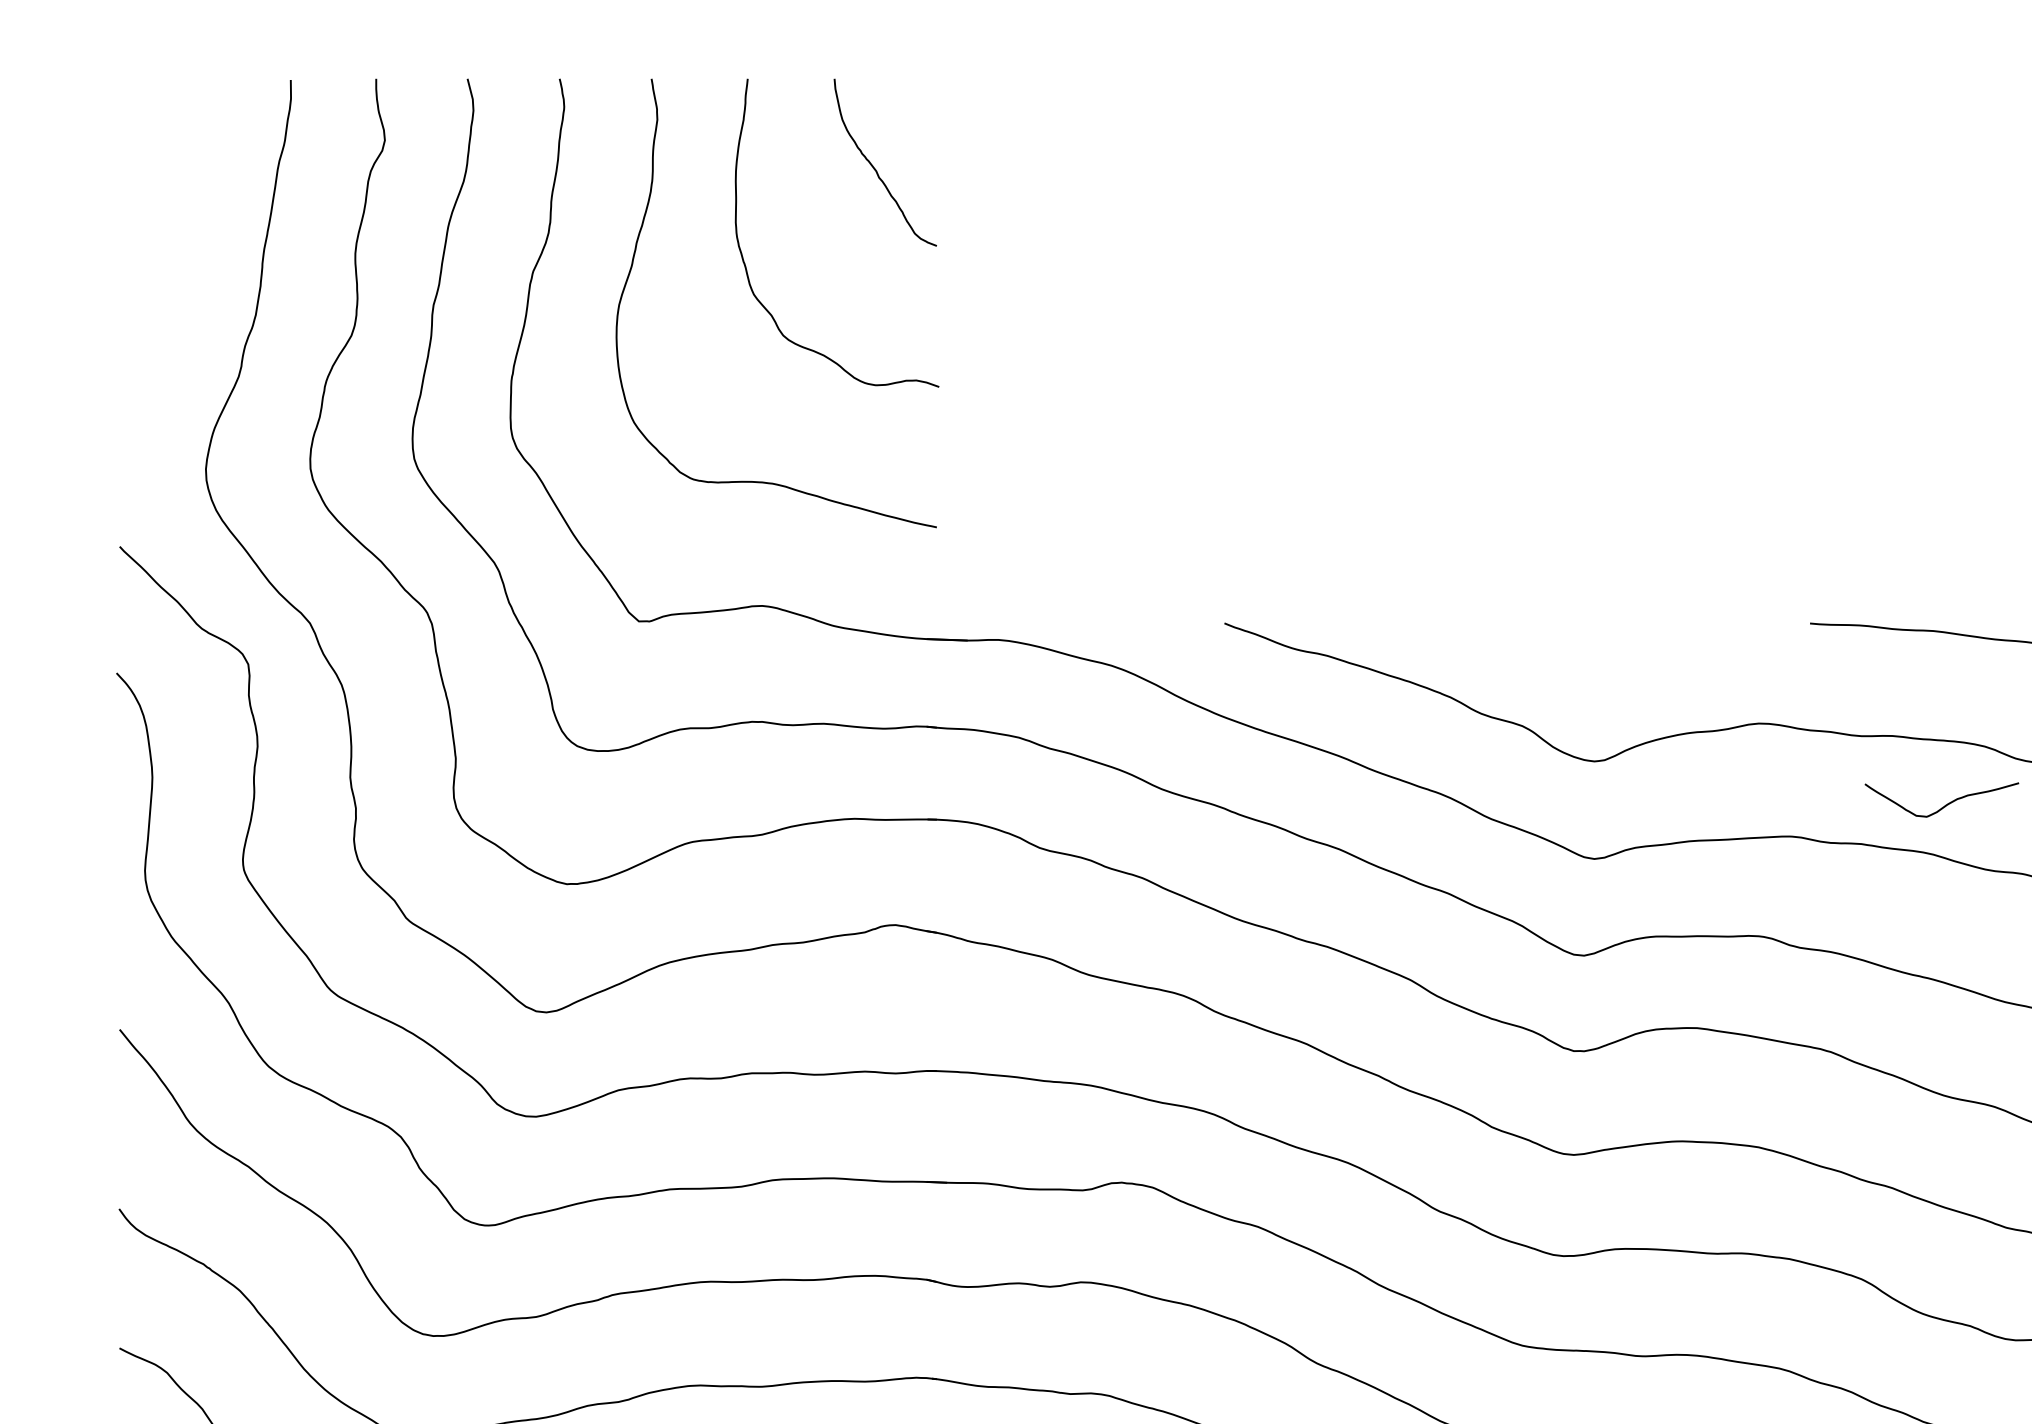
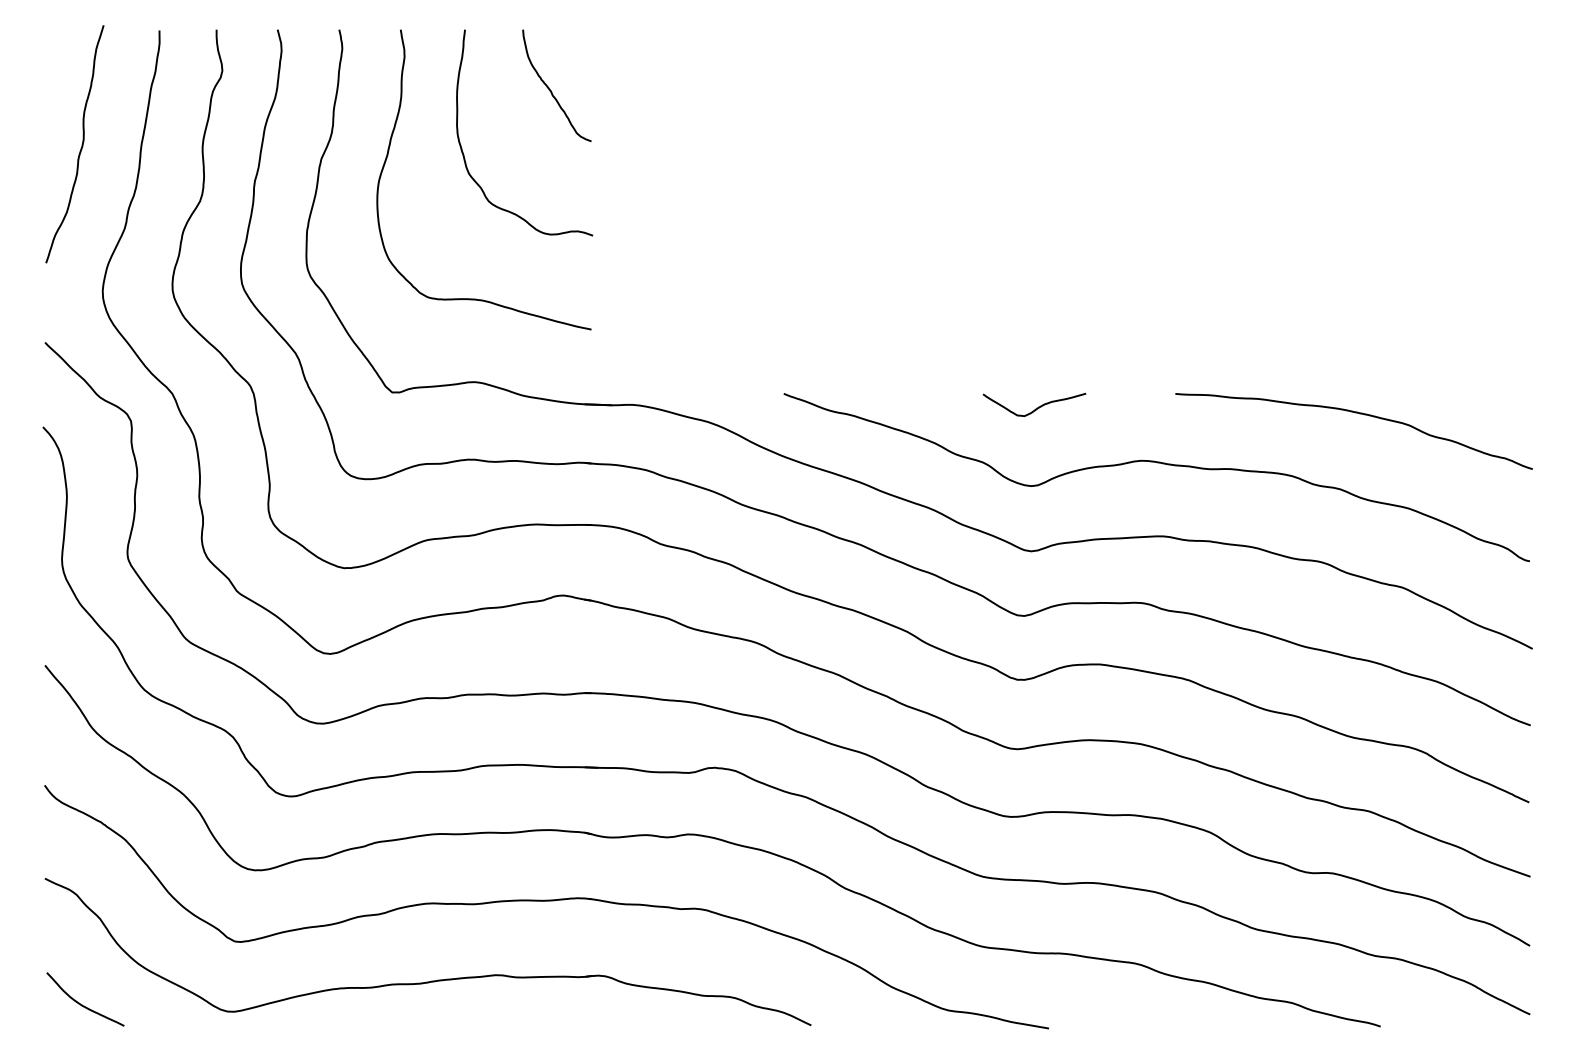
curve: (174, 250) -> (81, 144), added
curve: (1943, 805) -> (1035, 408), moved

